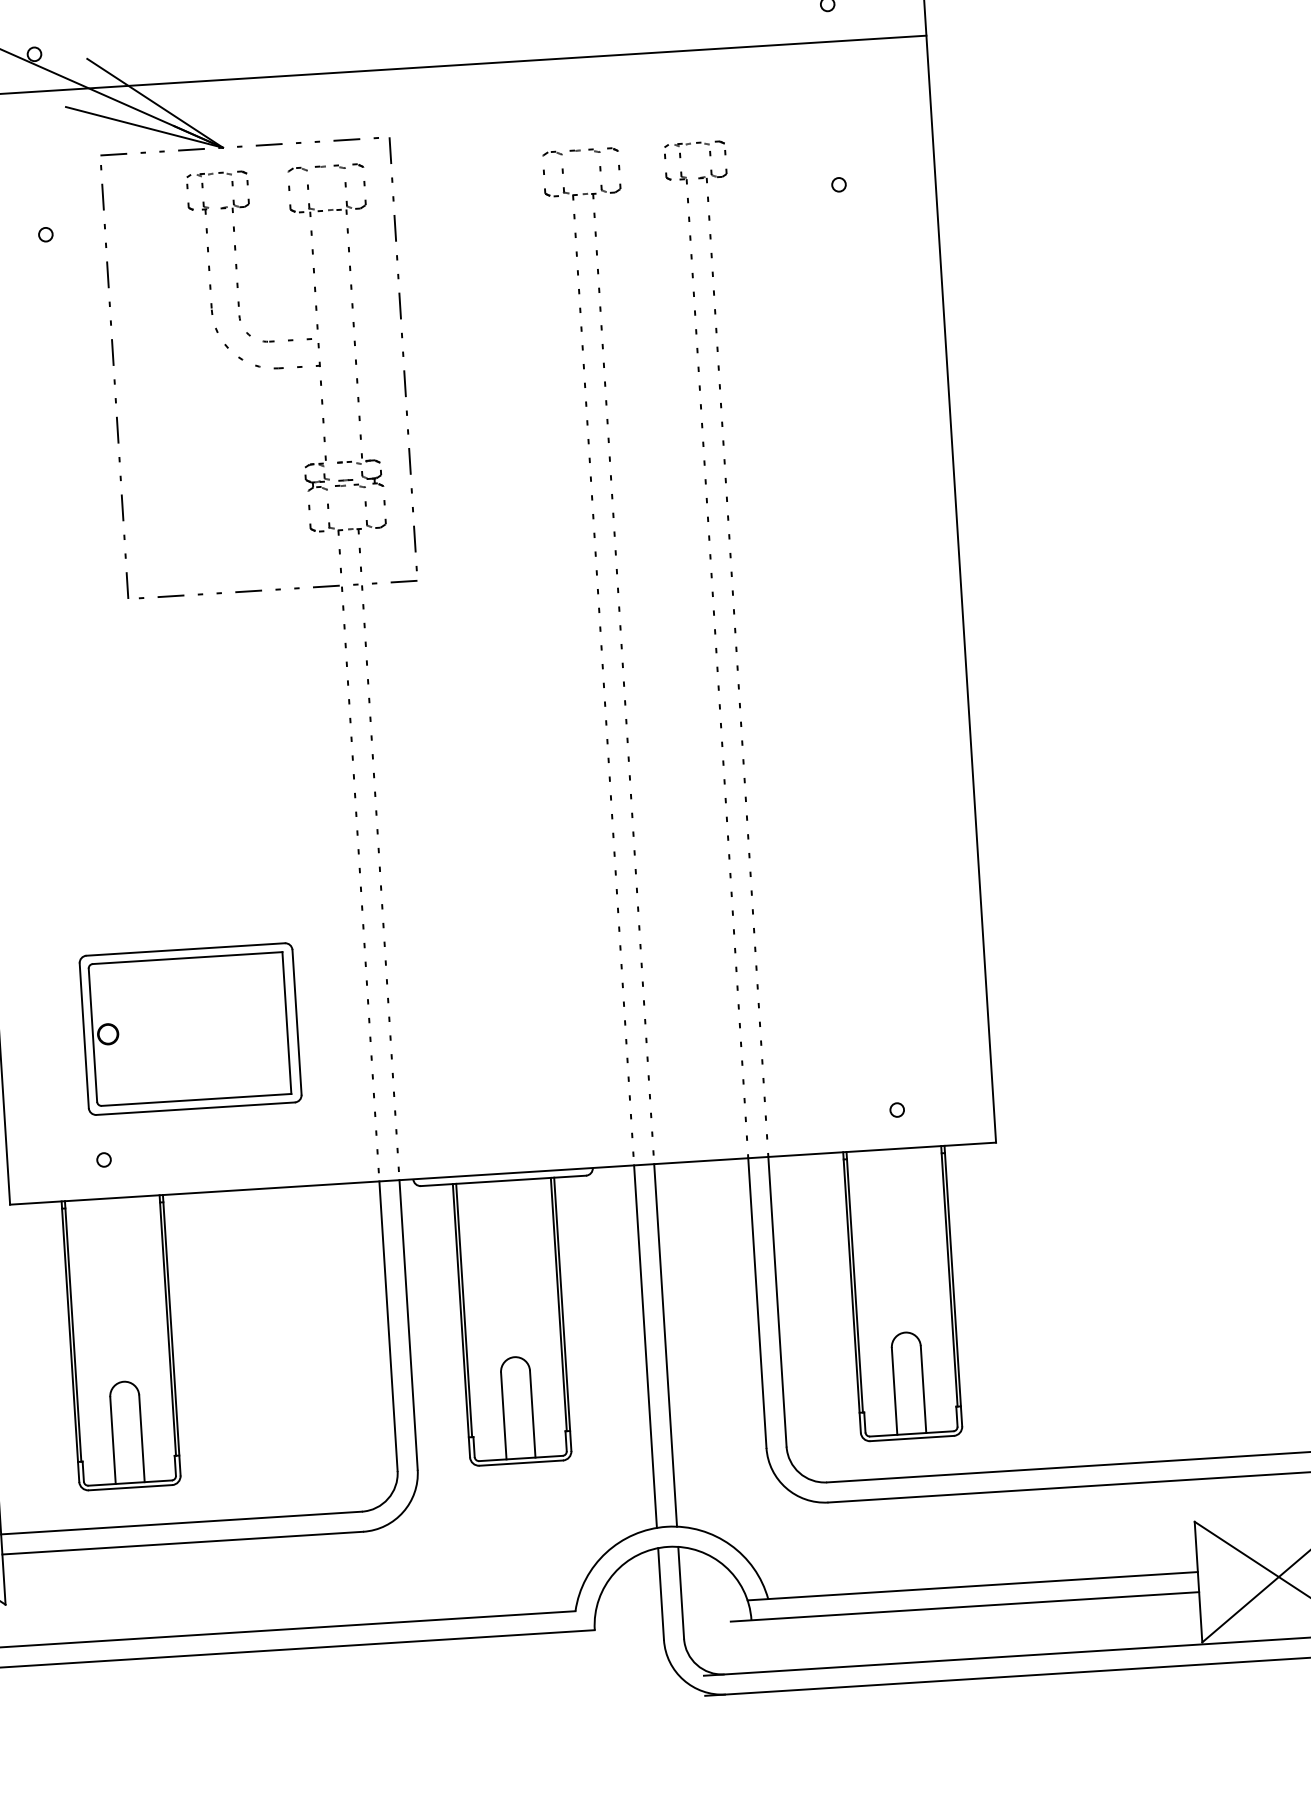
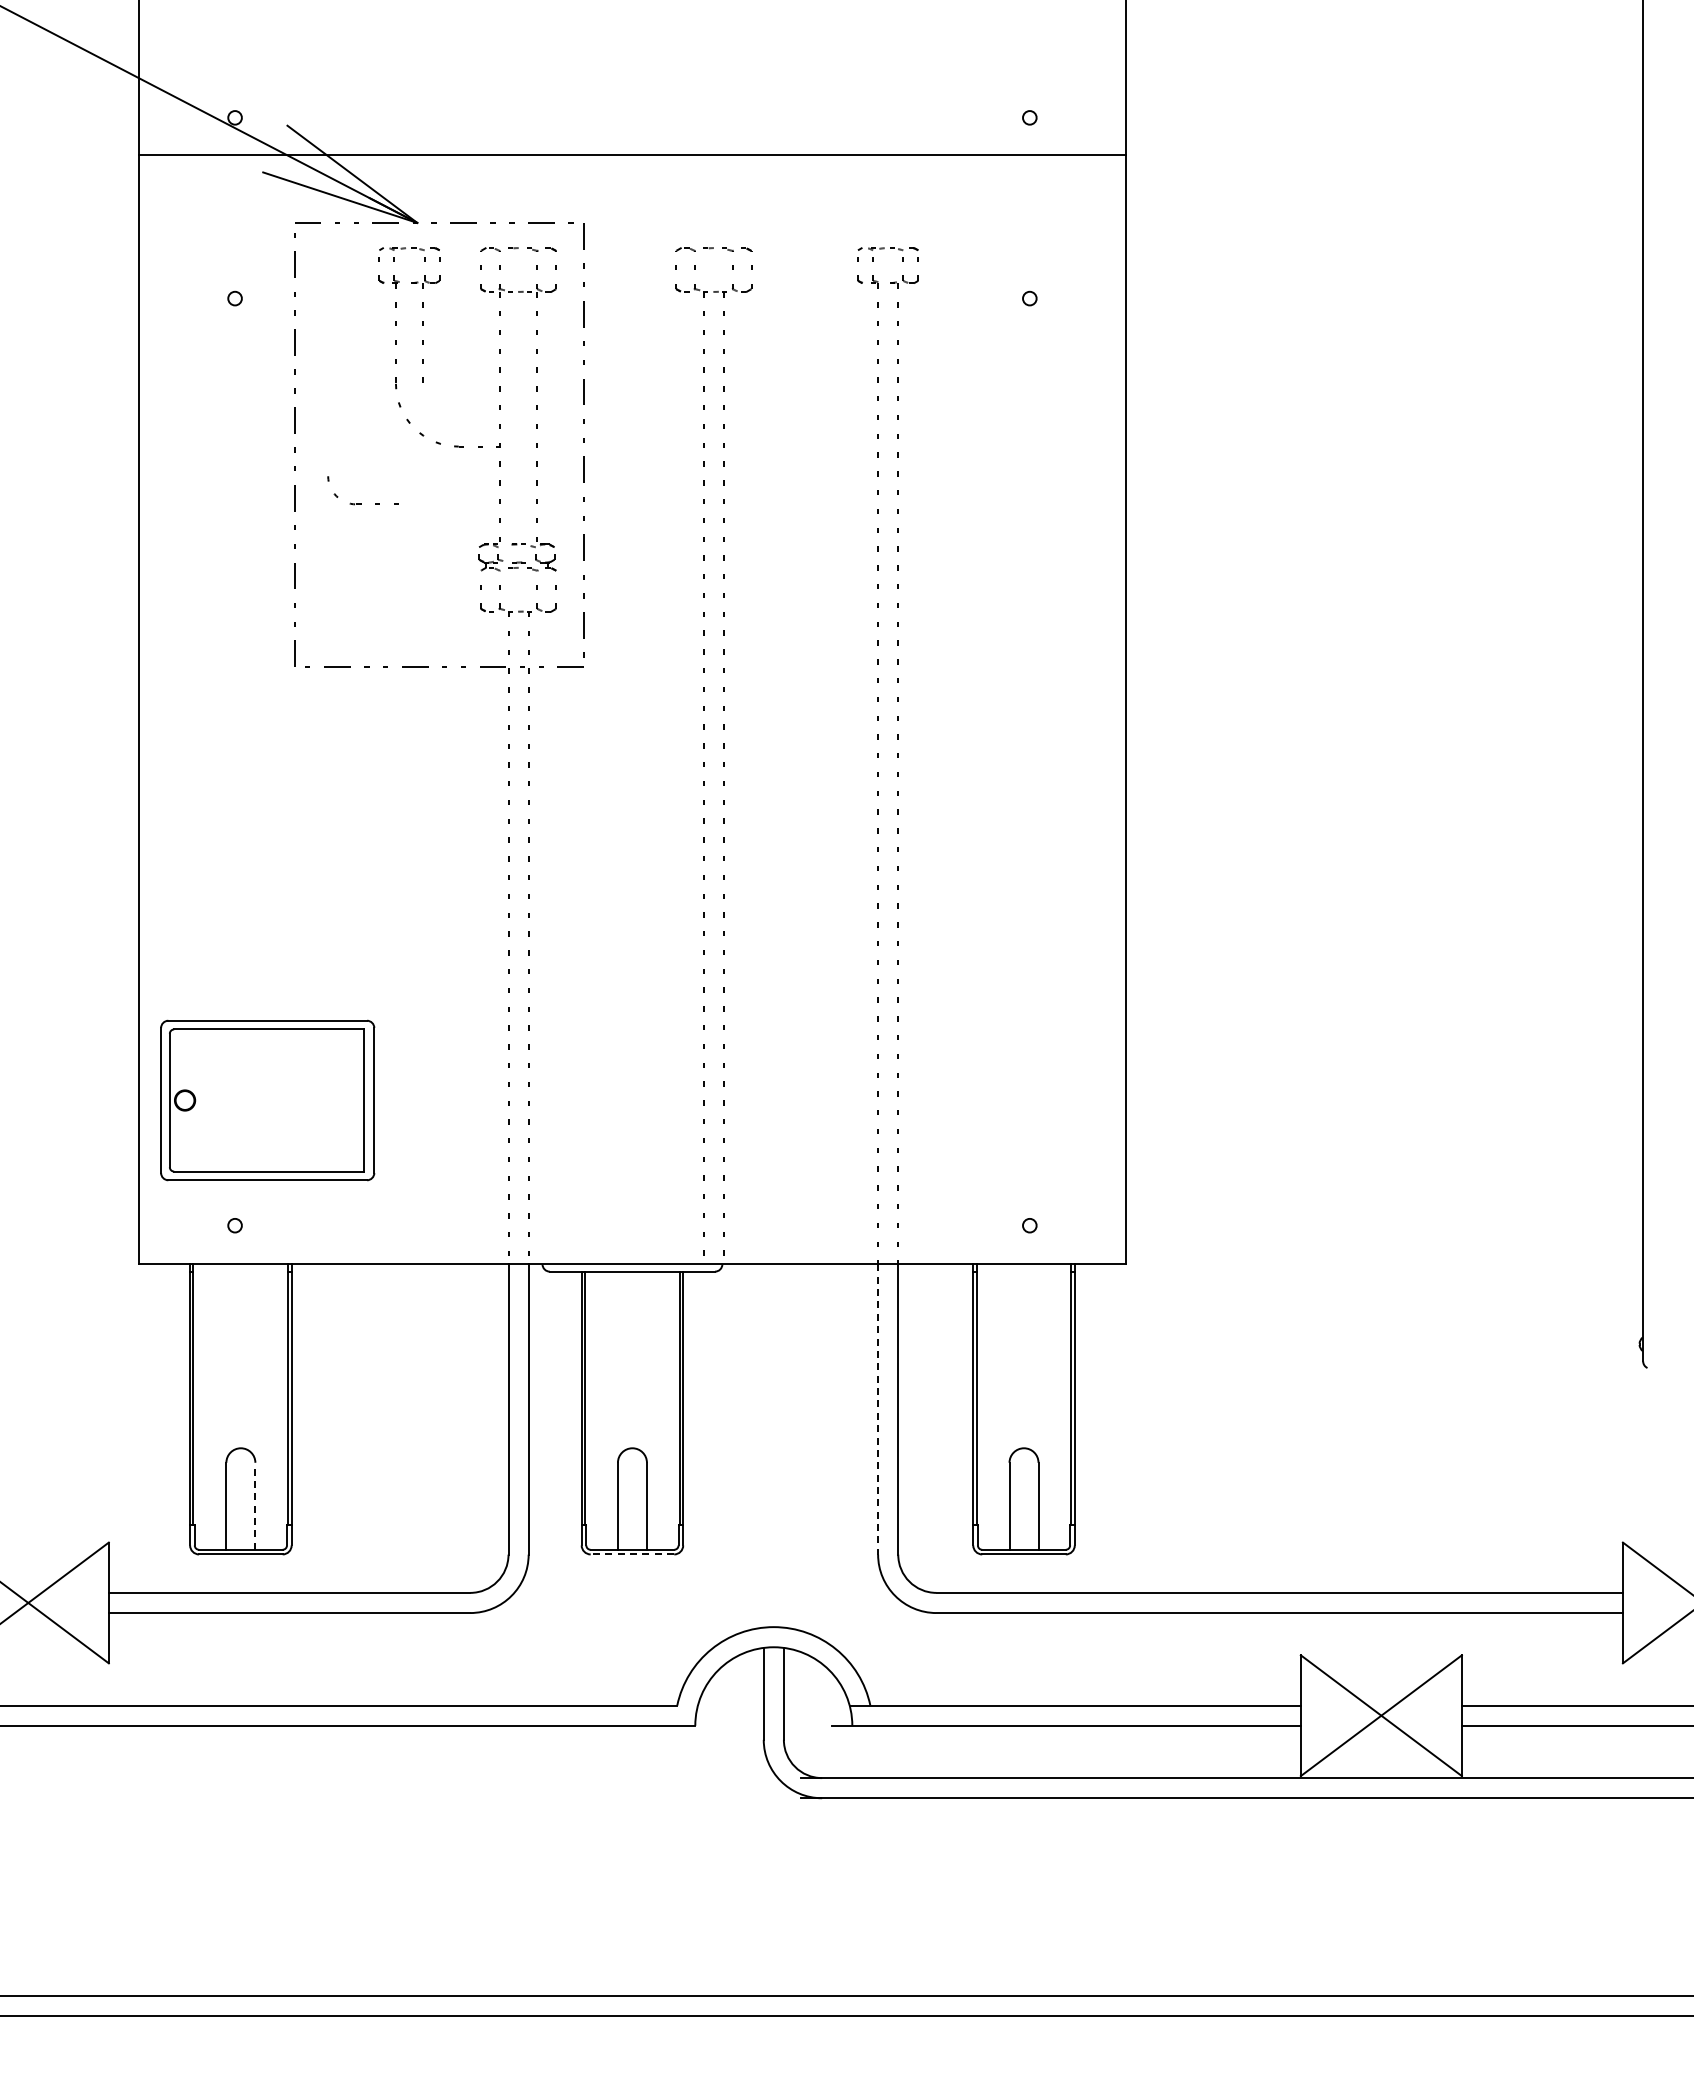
part: (274, 340) -> (361, 503), moved
part: (602, 650) -> (704, 748), moved
part: (190, 1029) -> (267, 1100), moved
line: (757, 1304) -> (878, 1410), solid -> dashed
line: (665, 1344) -> (783, 1445), removed
line: (645, 1346) -> (763, 1445), removed
line: (142, 1438) -> (255, 1506), solid -> dashed
line: (521, 1463) -> (632, 1554), solid -> dashed

